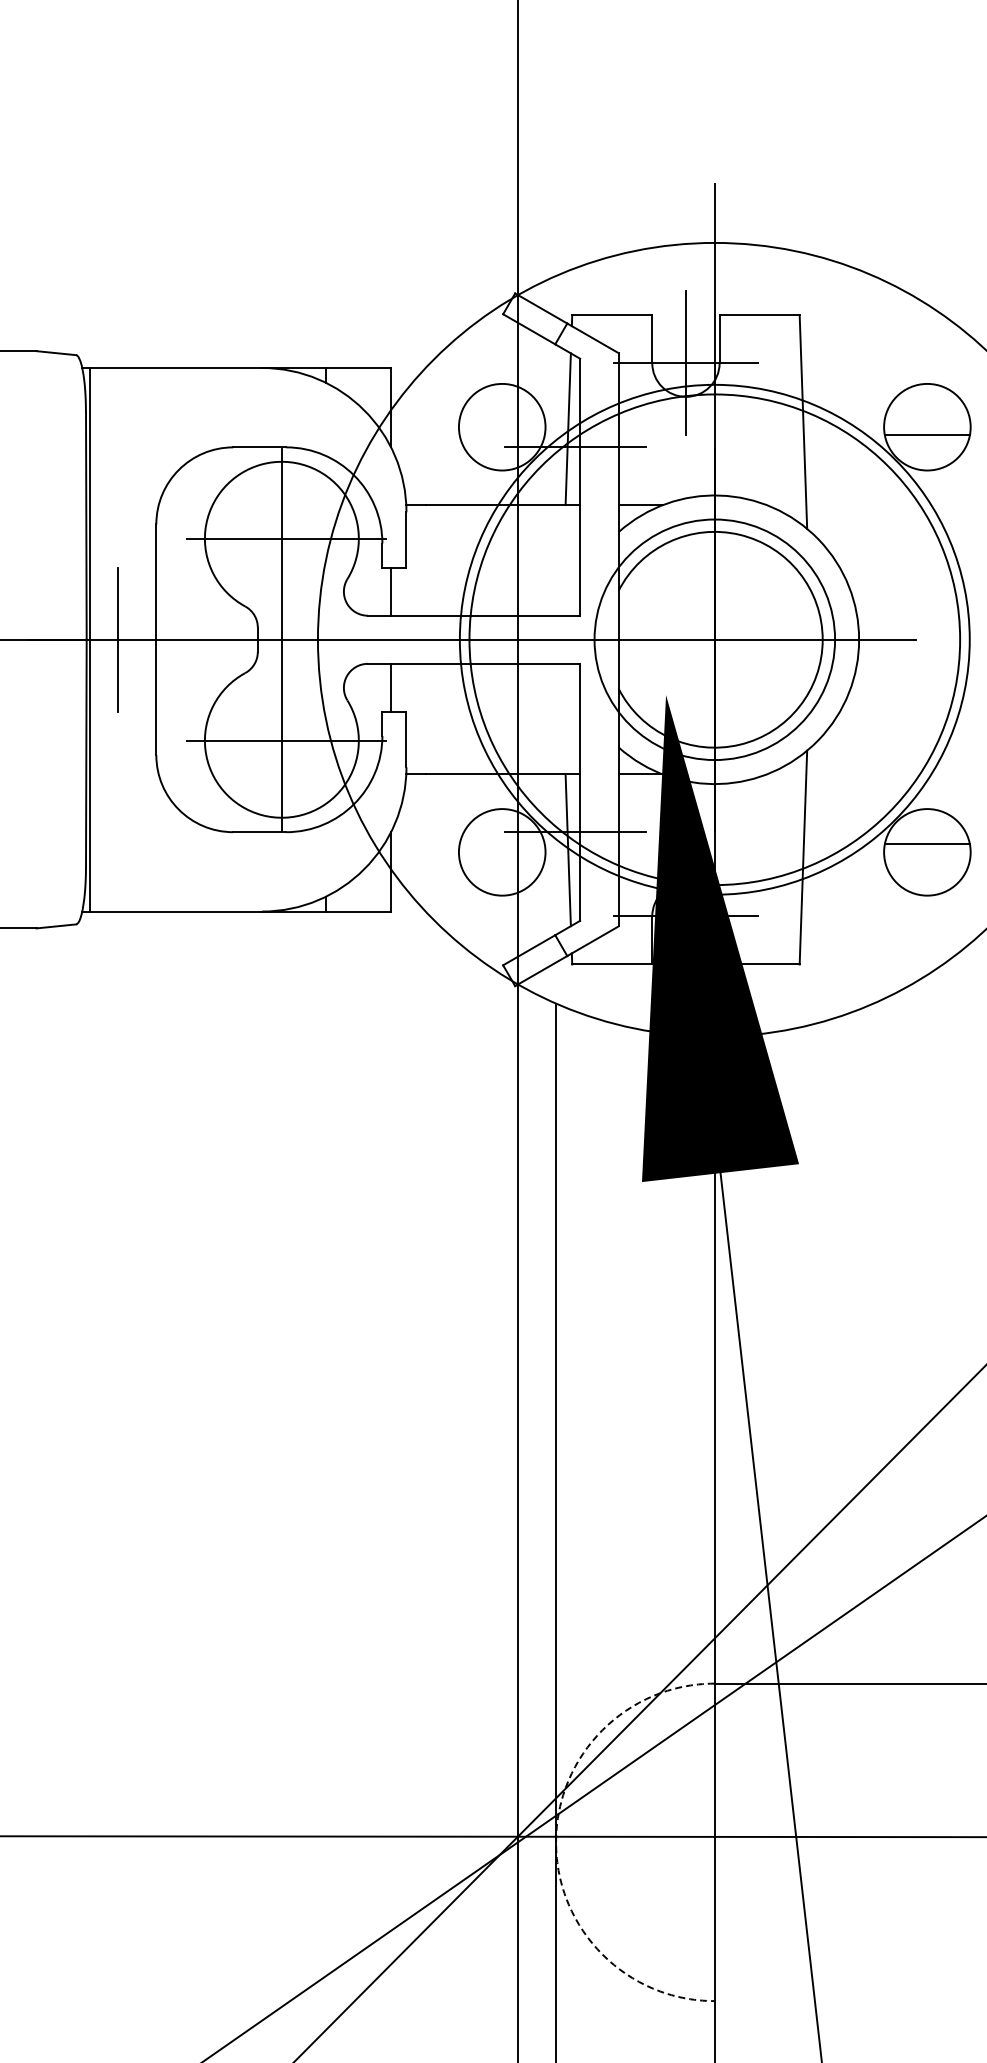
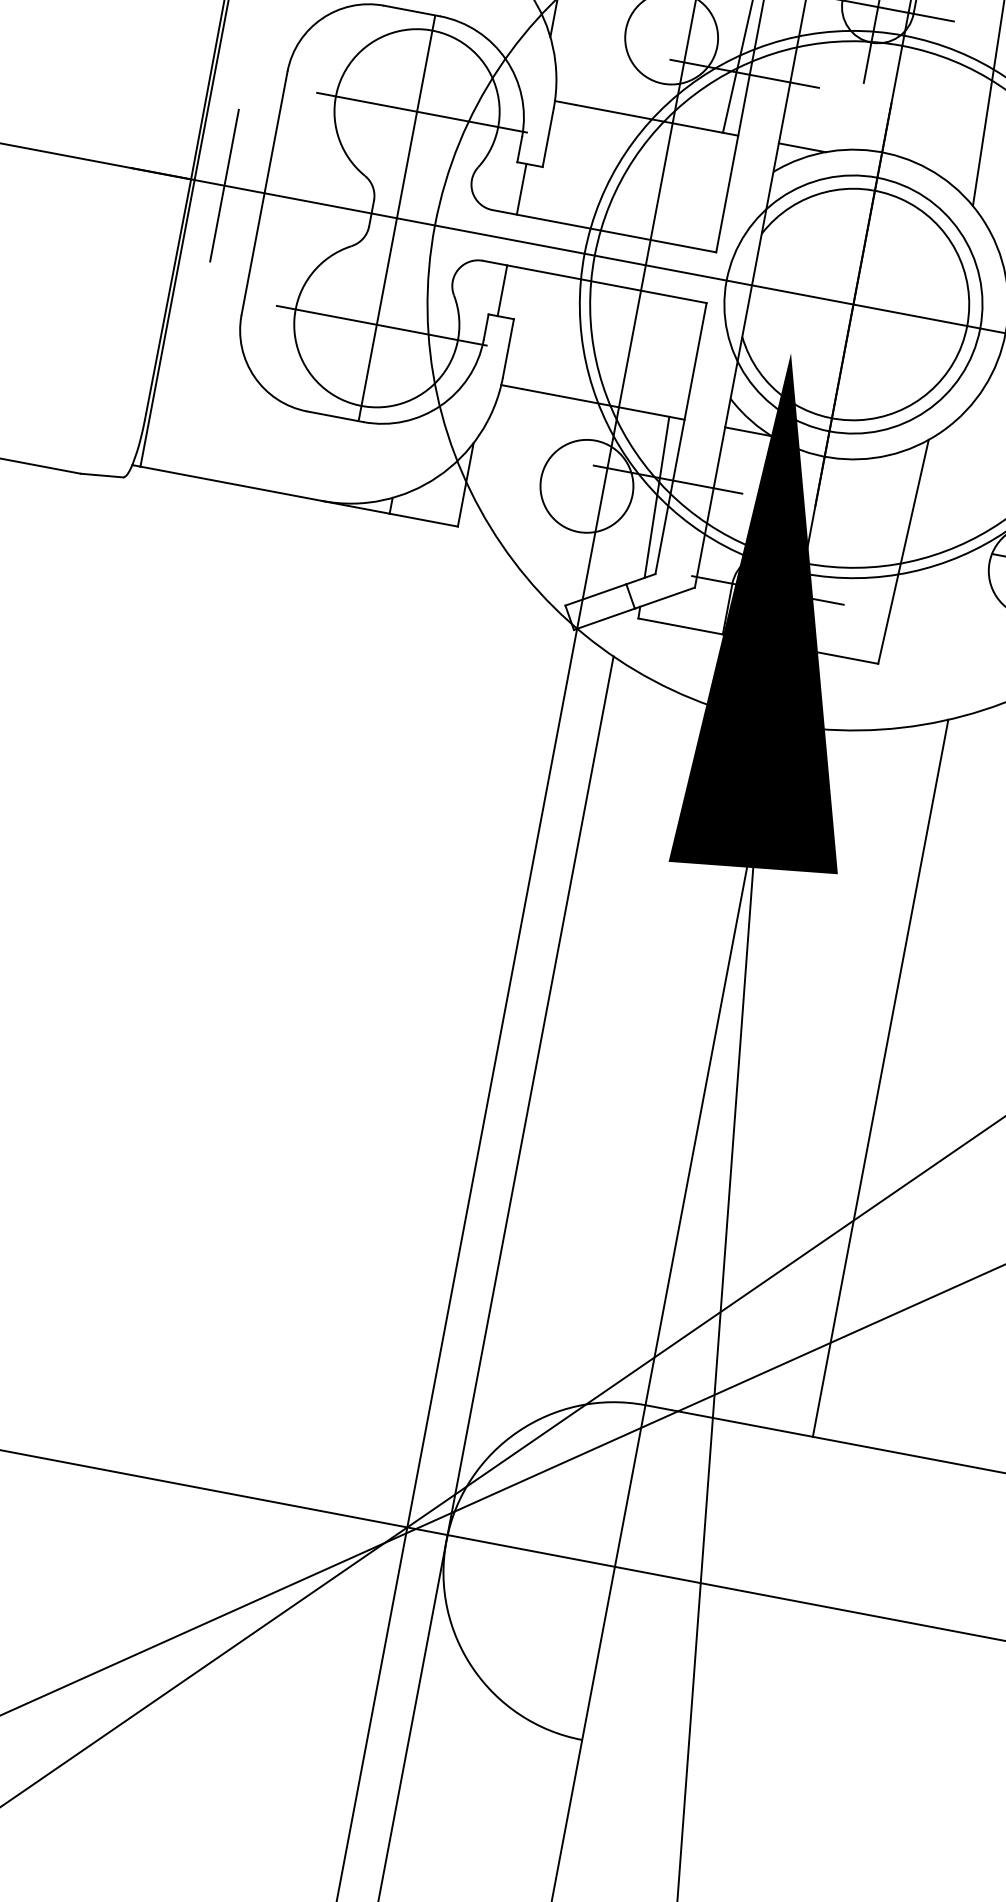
line: (873, 1343) -> (880, 1078), added
arc: (556, 1842) -> (446, 1541), dashed -> solid

